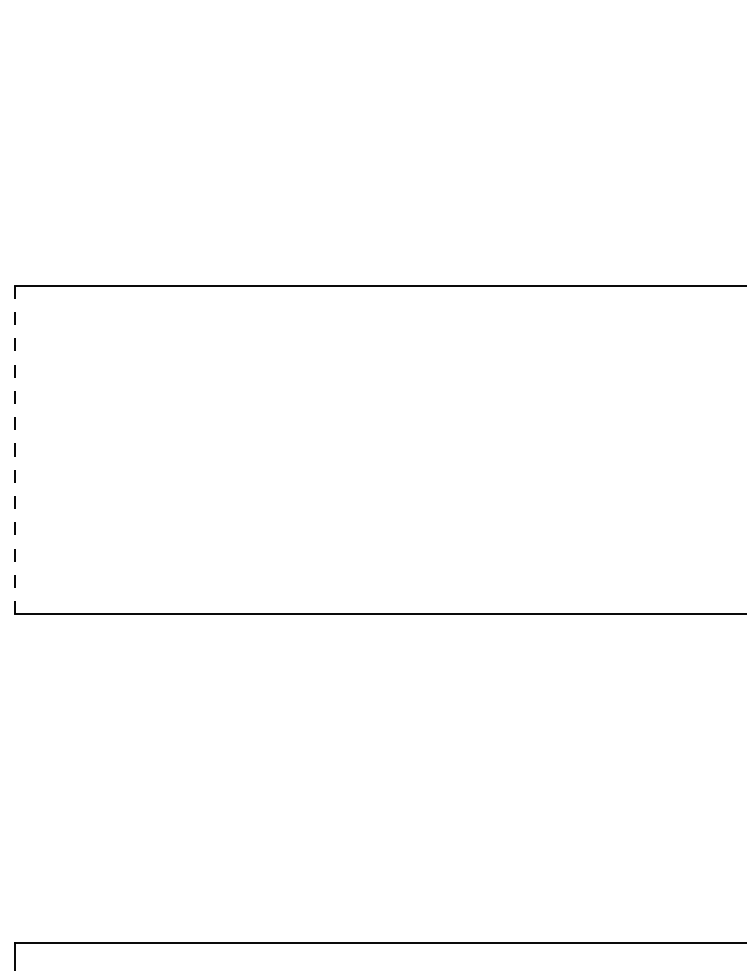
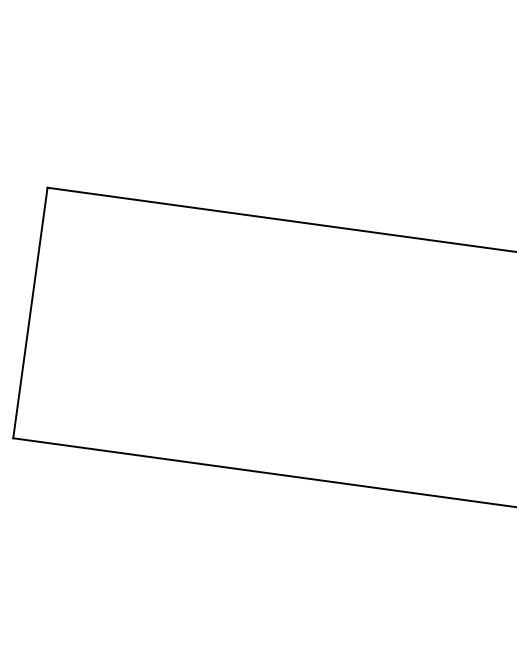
line: (15, 449) -> (30, 312), dashed -> solid

